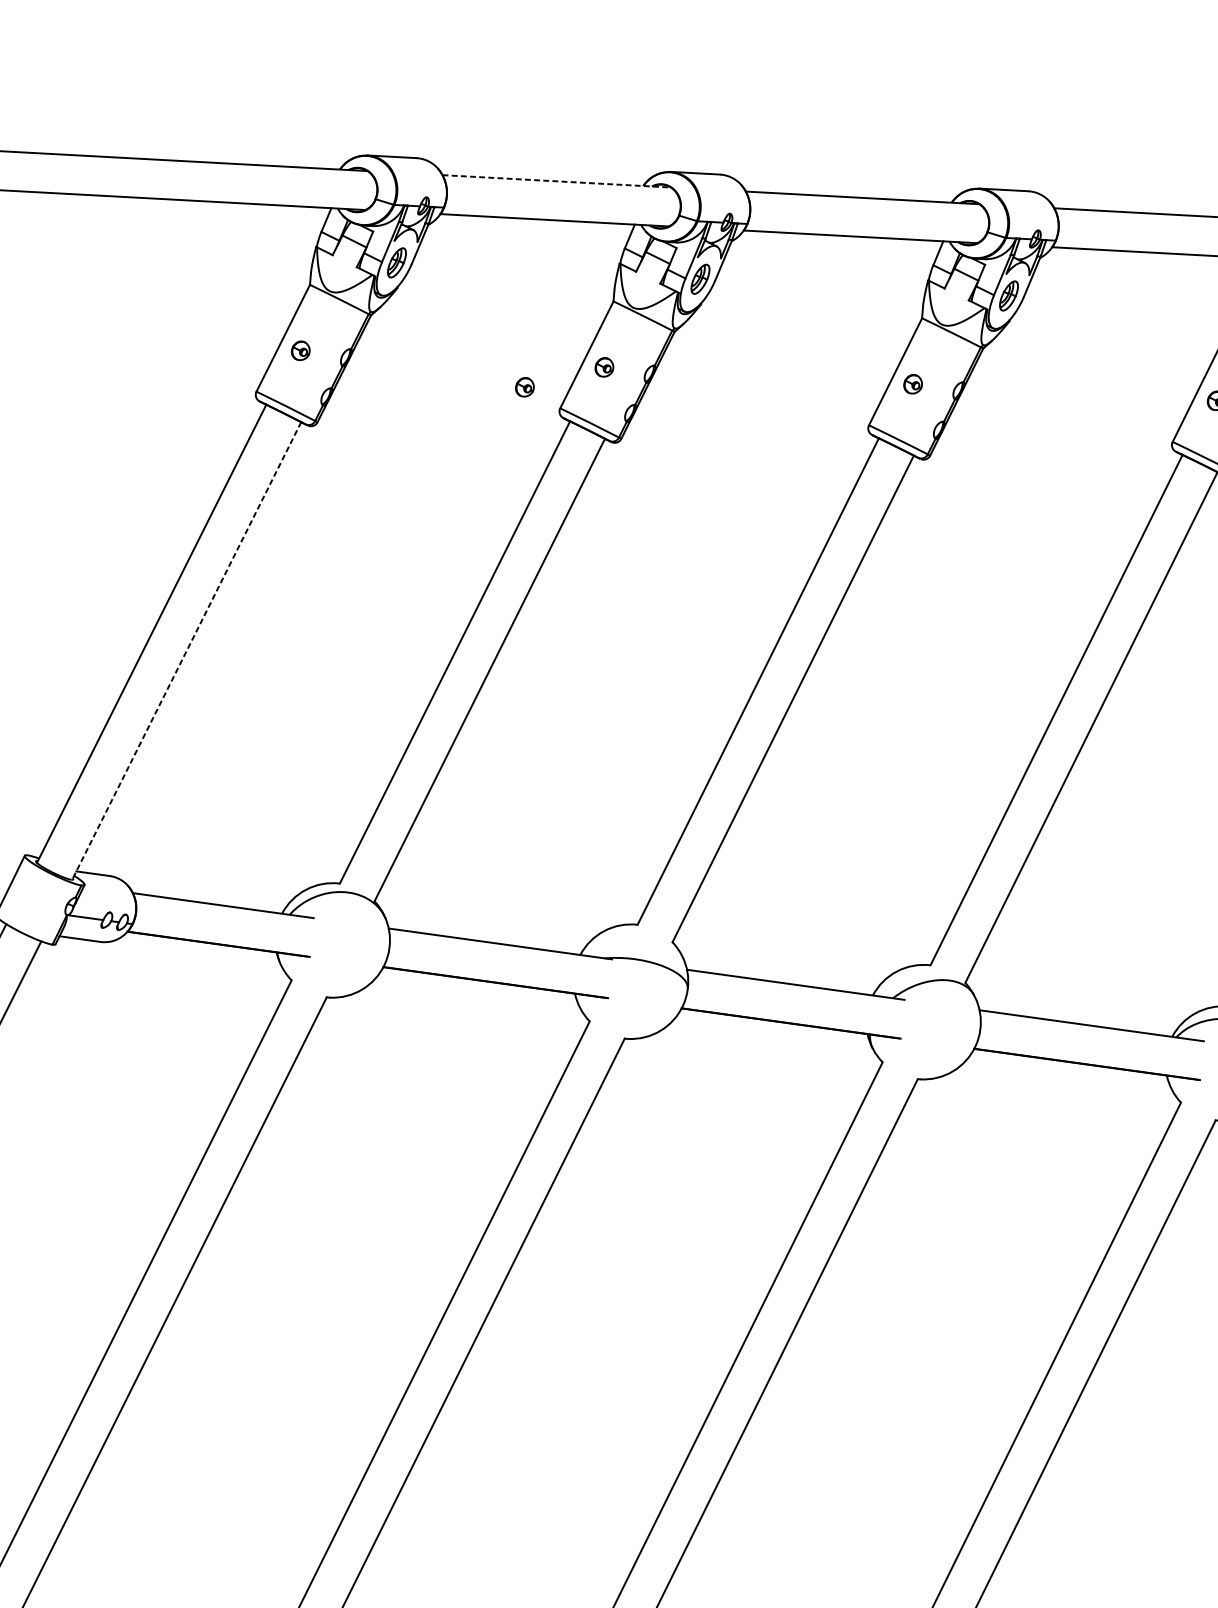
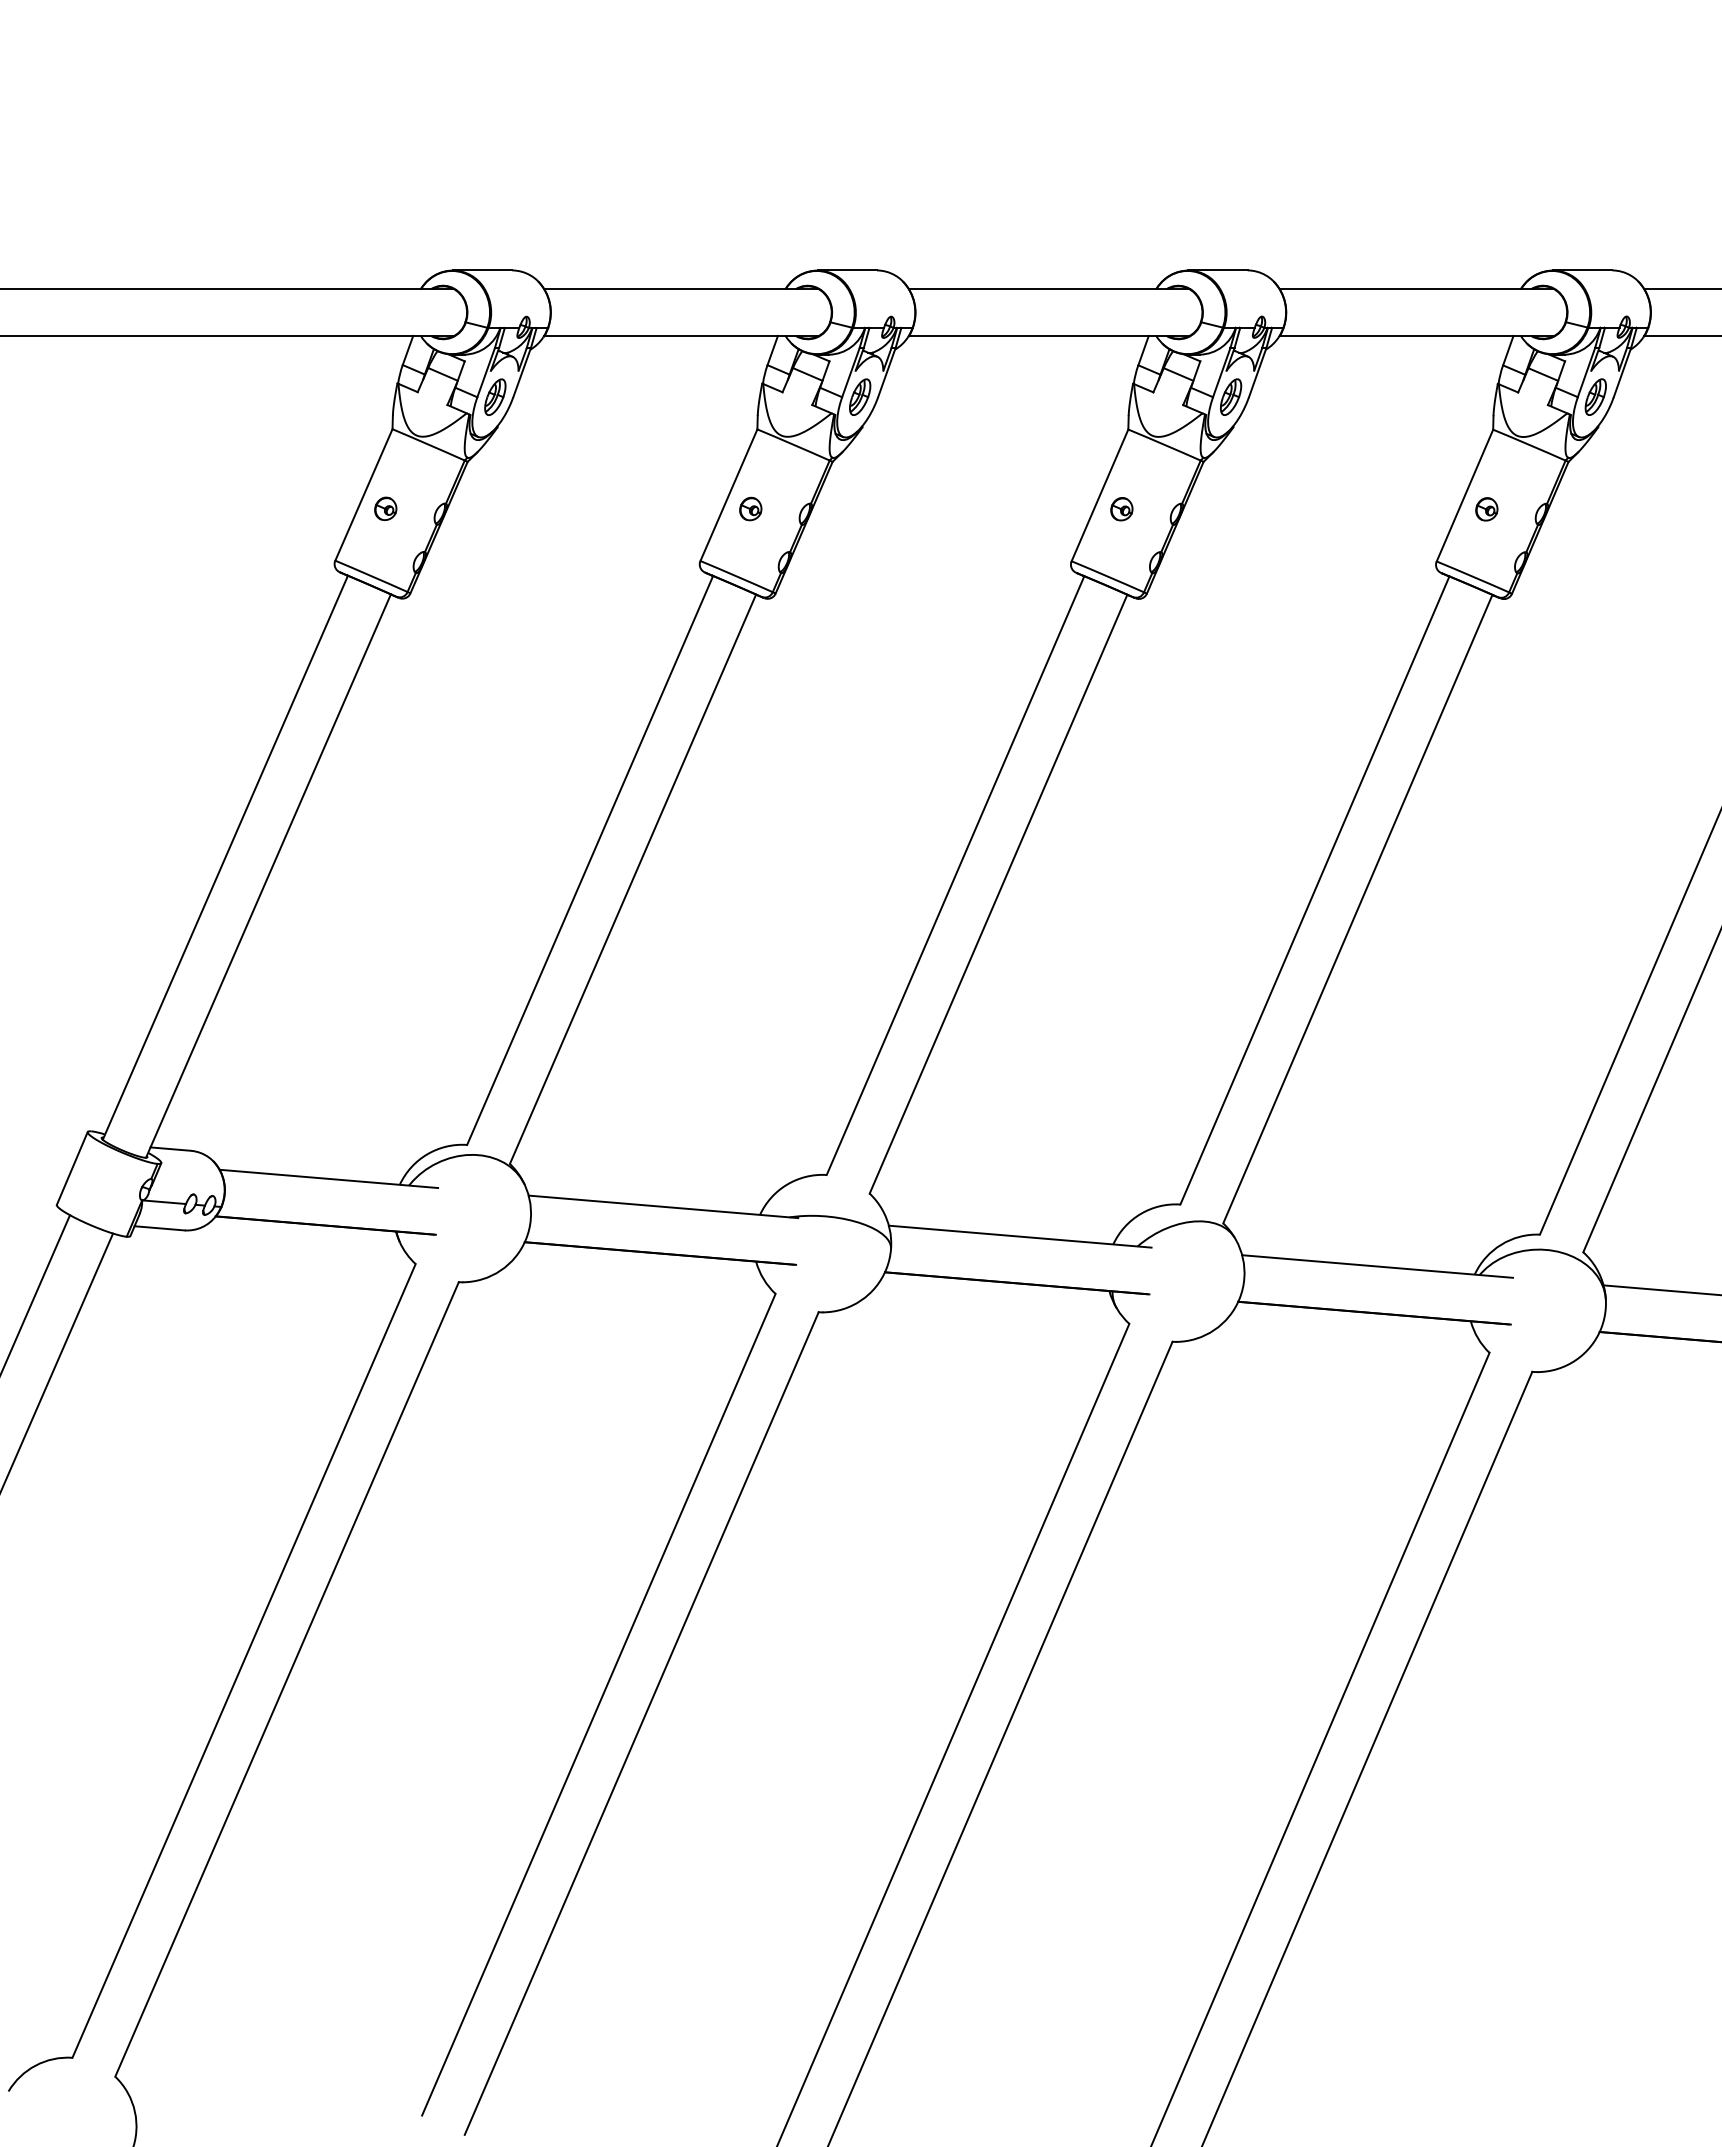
line: (557, 181) -> (682, 289), dashed -> solid
part: (524, 386) -> (656, 537), removed
line: (186, 651) -> (268, 876), dashed -> solid

